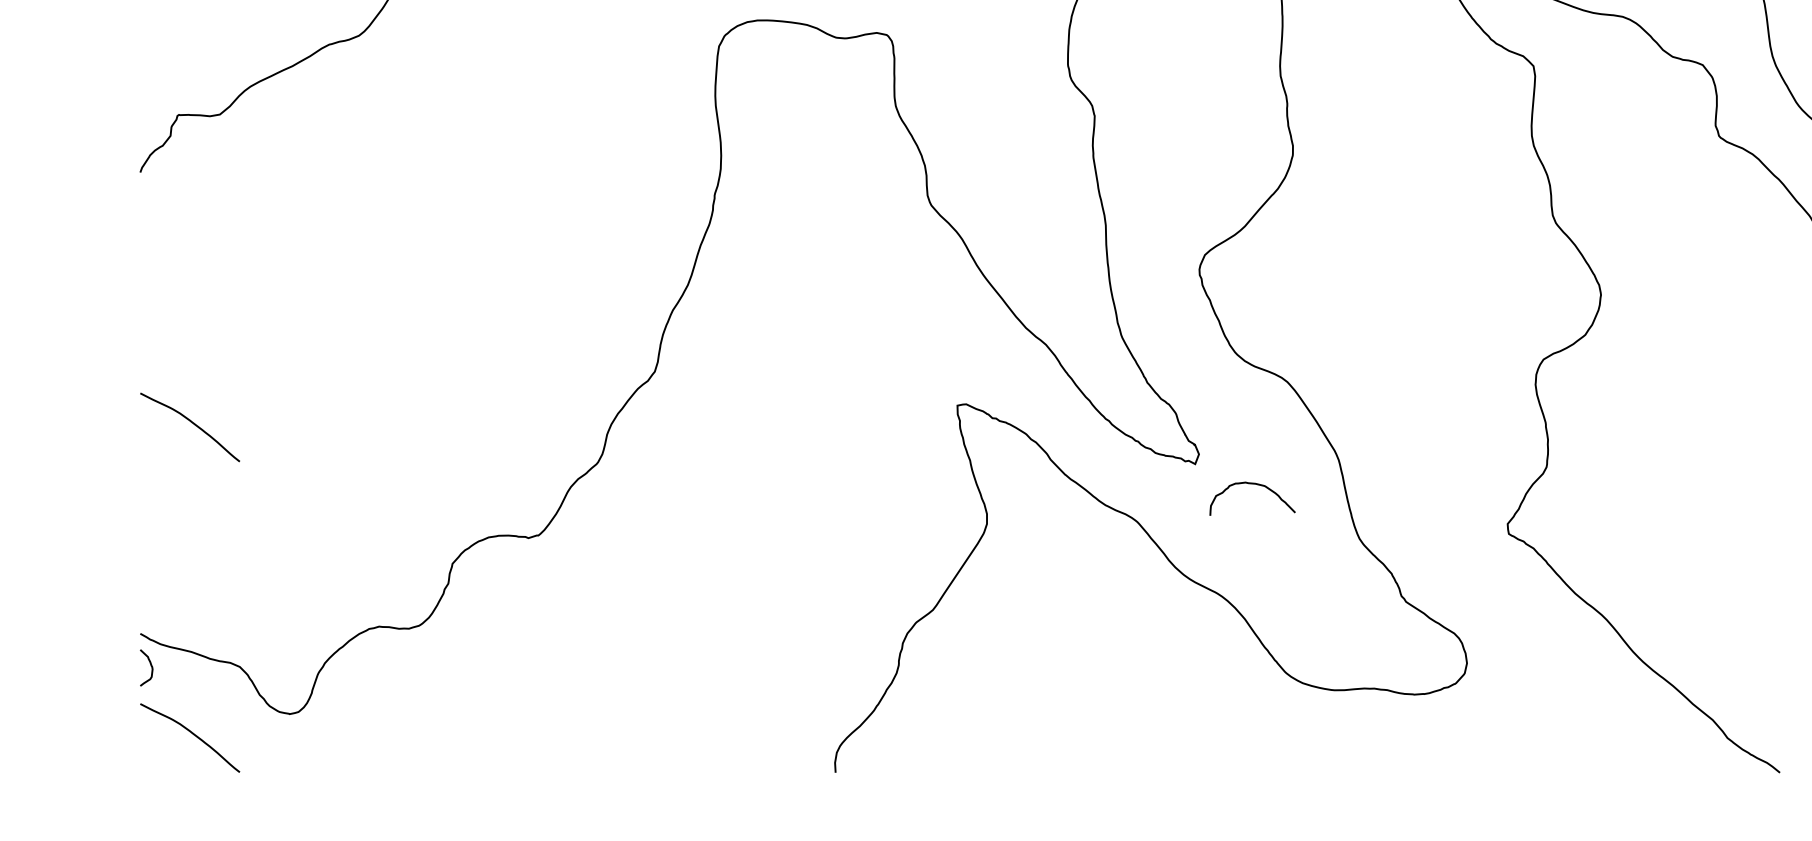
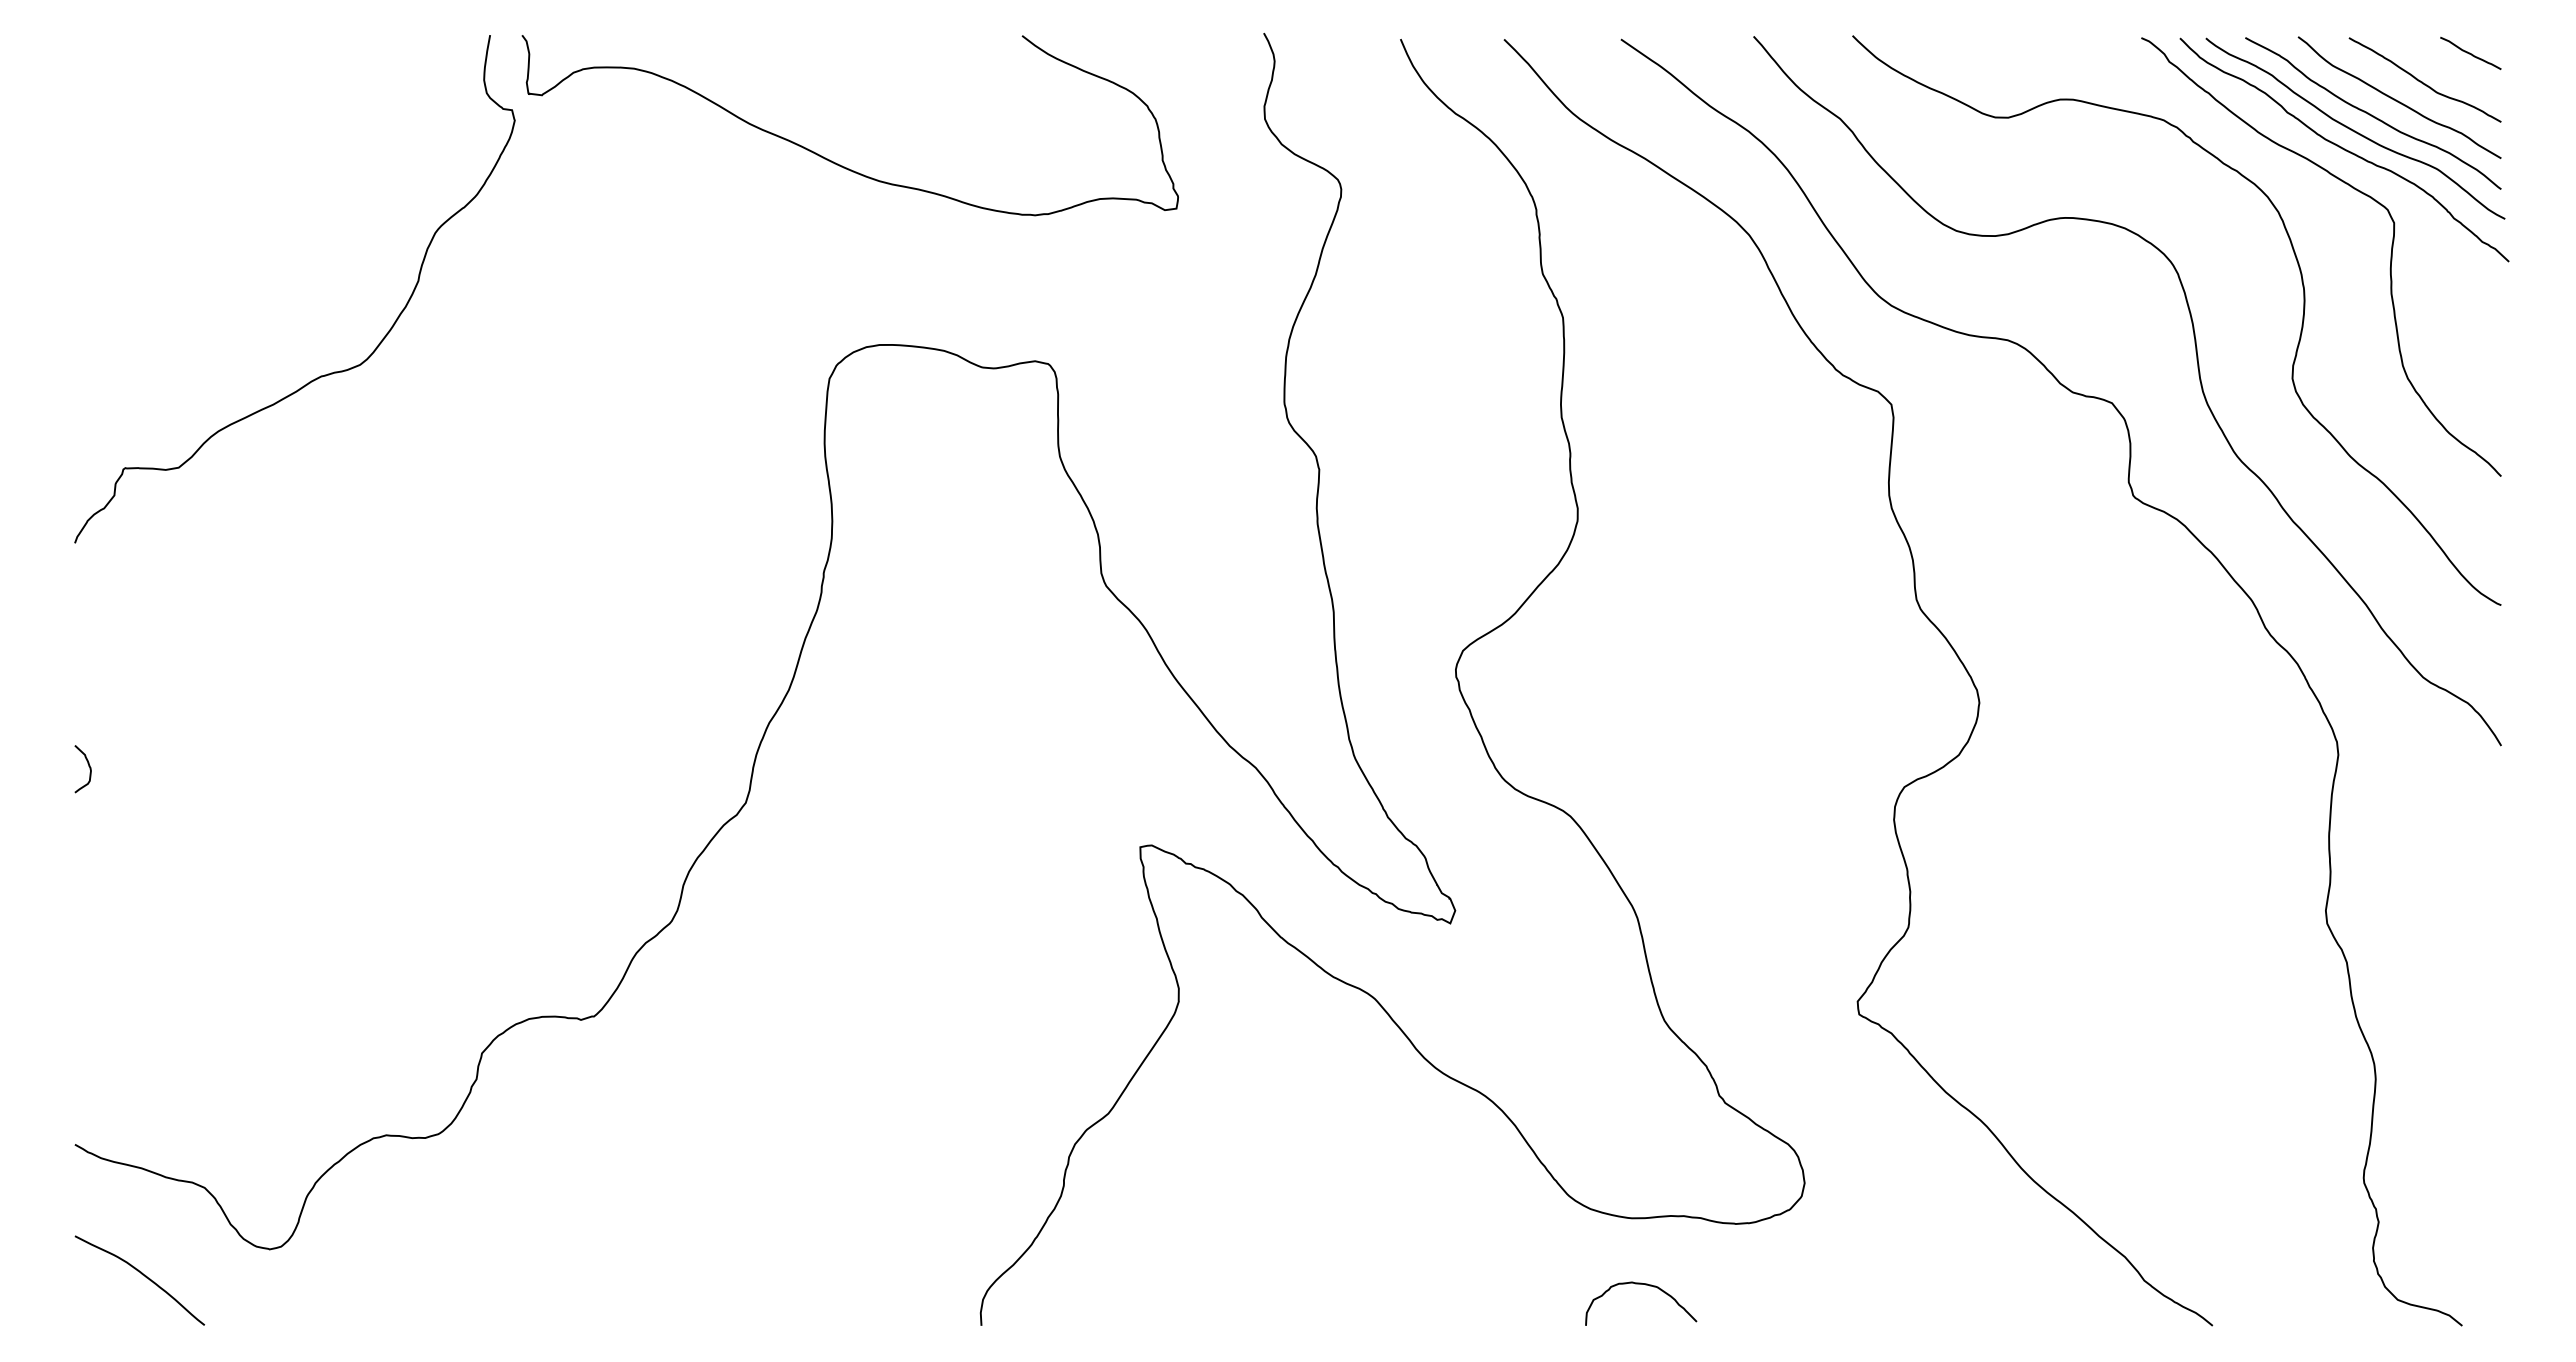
curve: (192, 423) -> (142, 870), removed
curve: (1255, 484) -> (1645, 1285), moved
curve: (150, 665) -> (88, 766), moved

